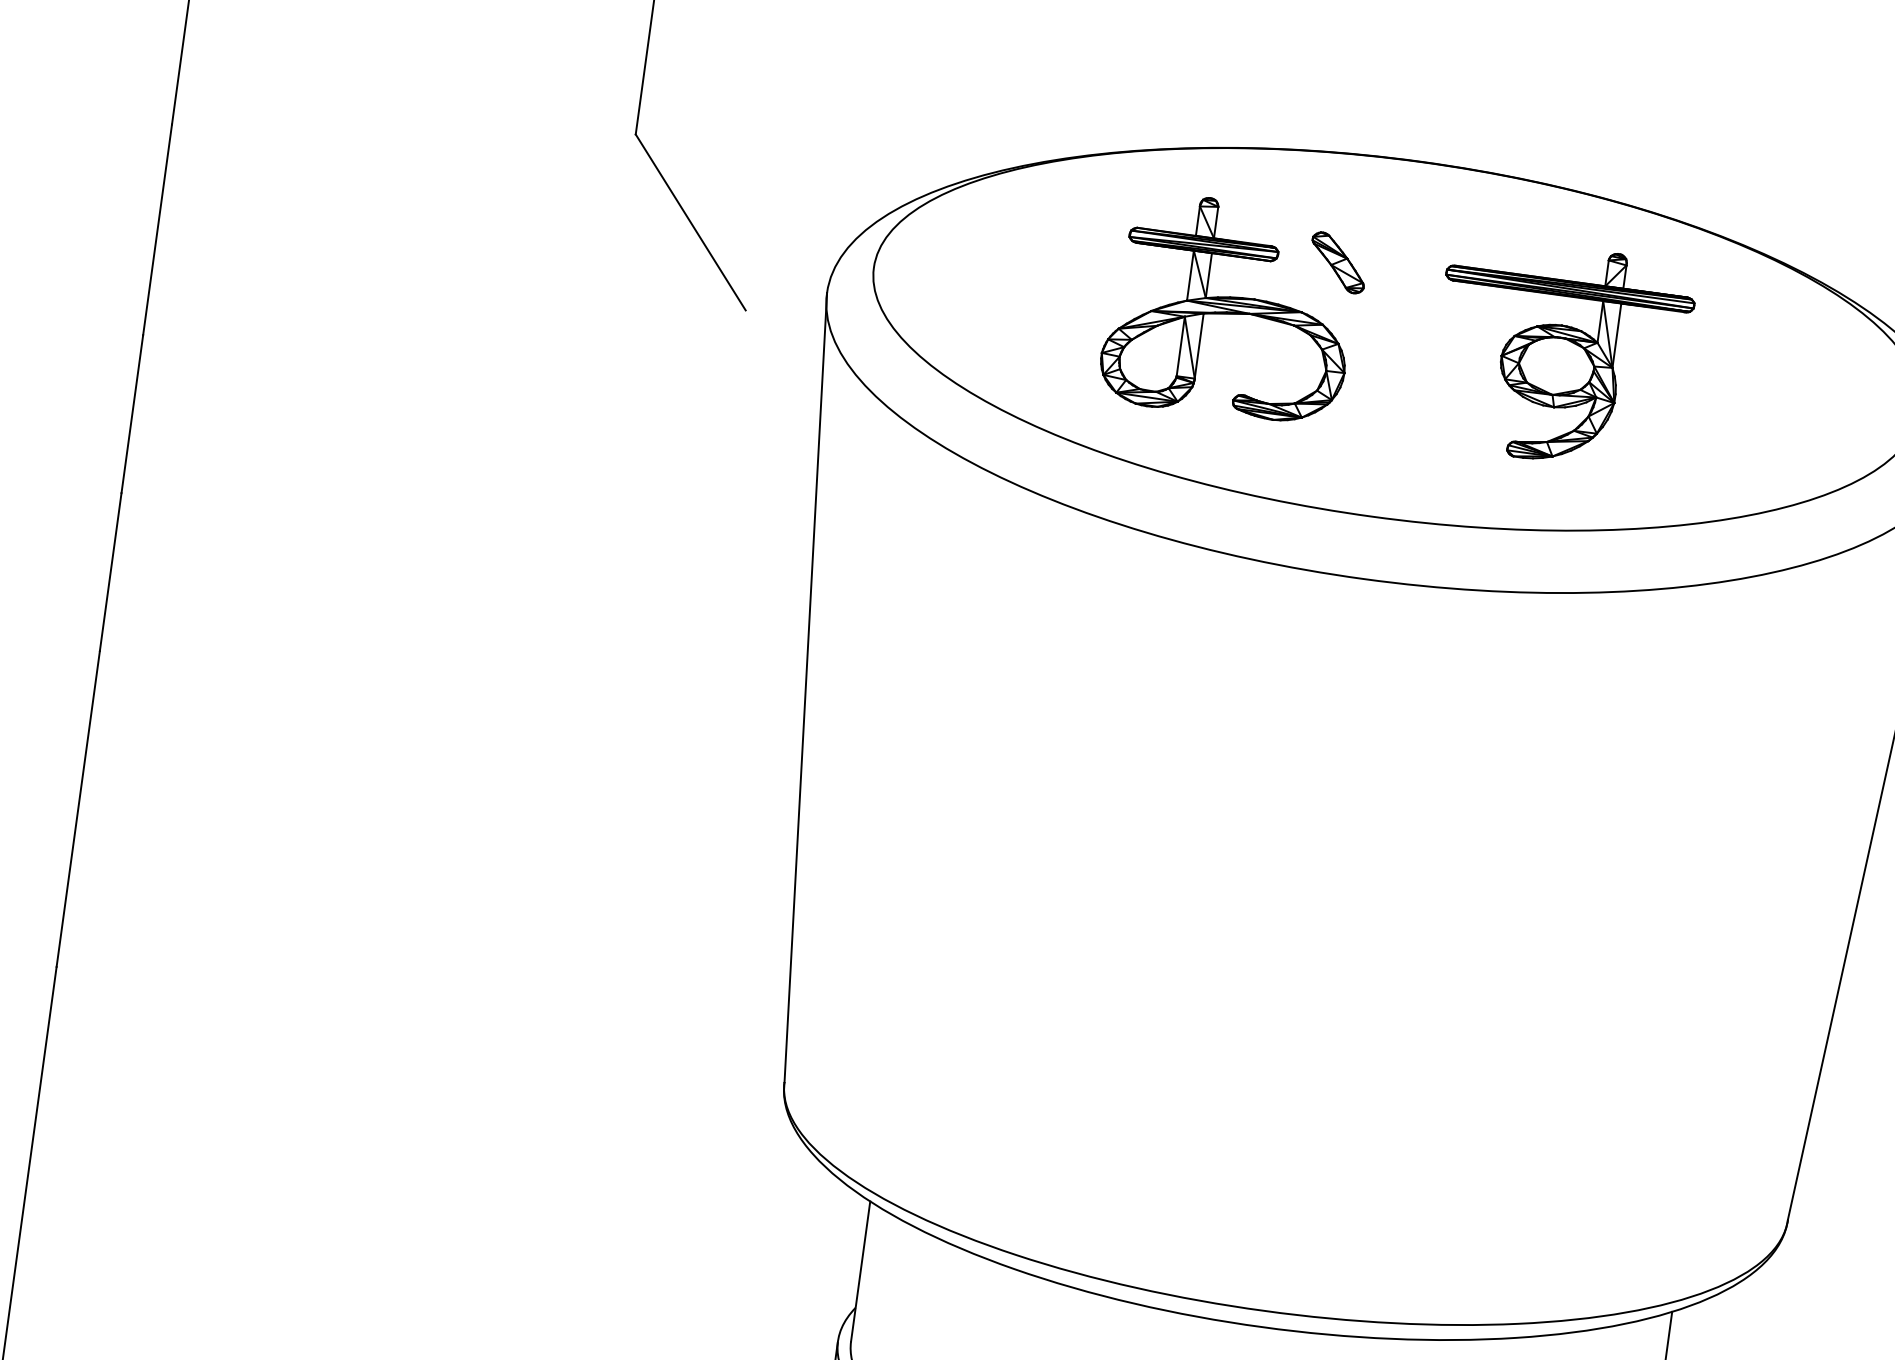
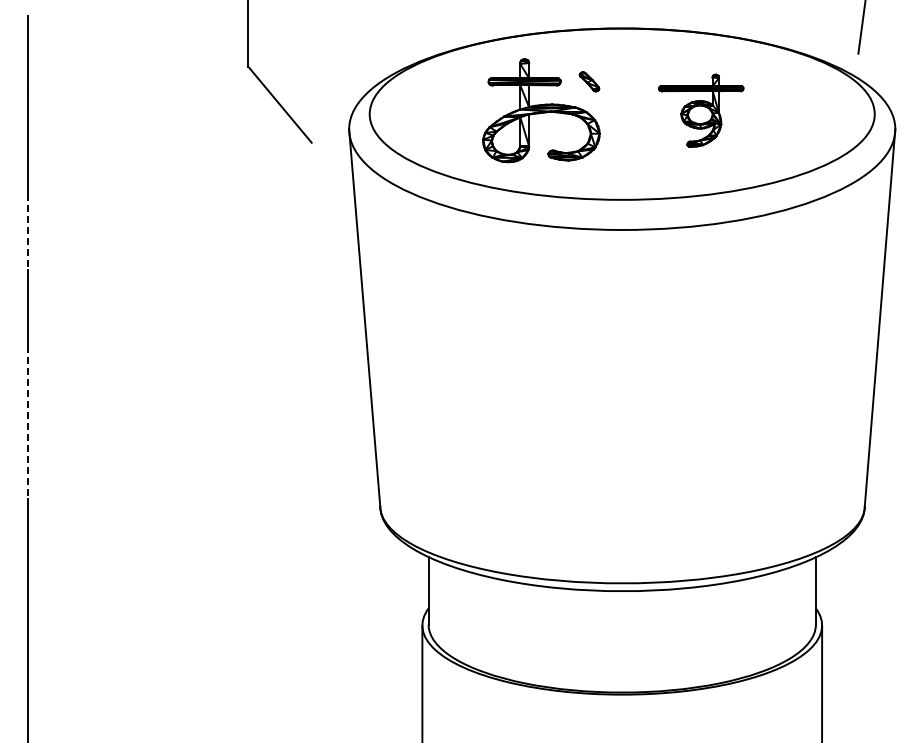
part: (1338, 262) -> (589, 81), size x0.7
part: (1561, 354) -> (701, 110), size x0.7
line: (131, 415) -> (27, 232), solid -> dashed
line: (77, 808) -> (27, 422), solid -> dashed

